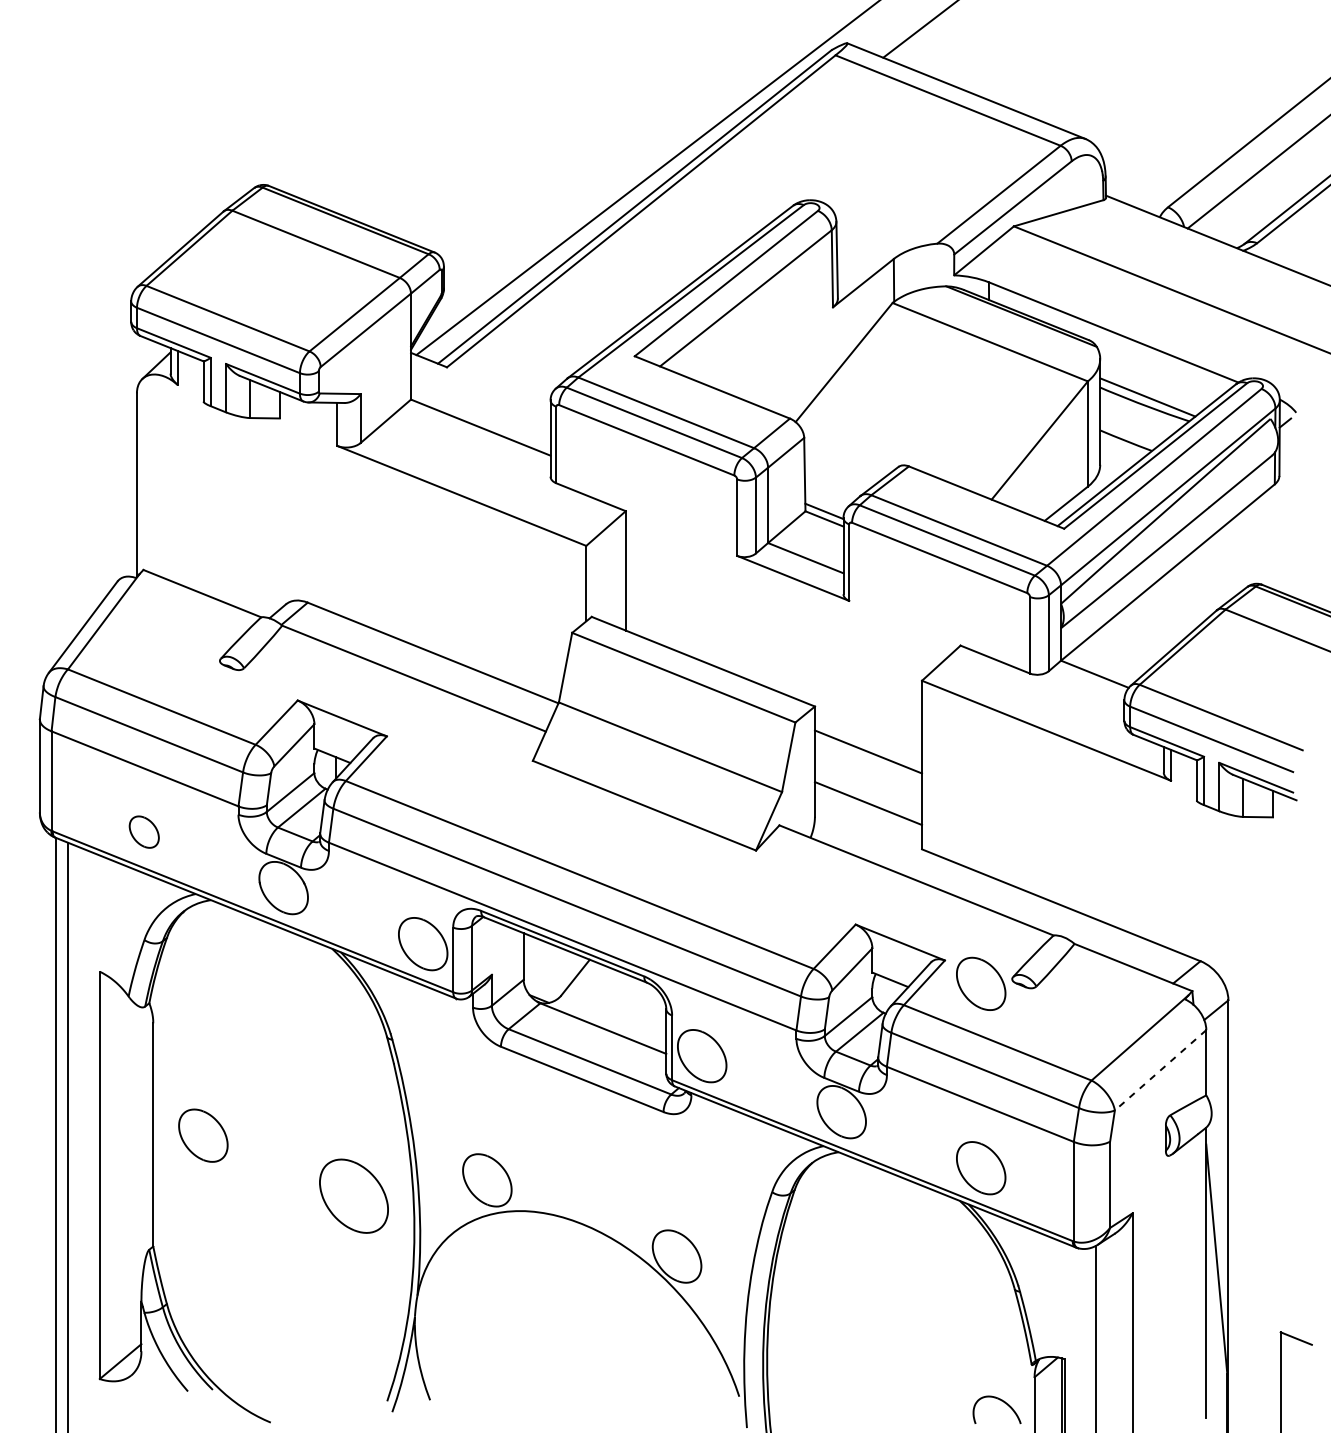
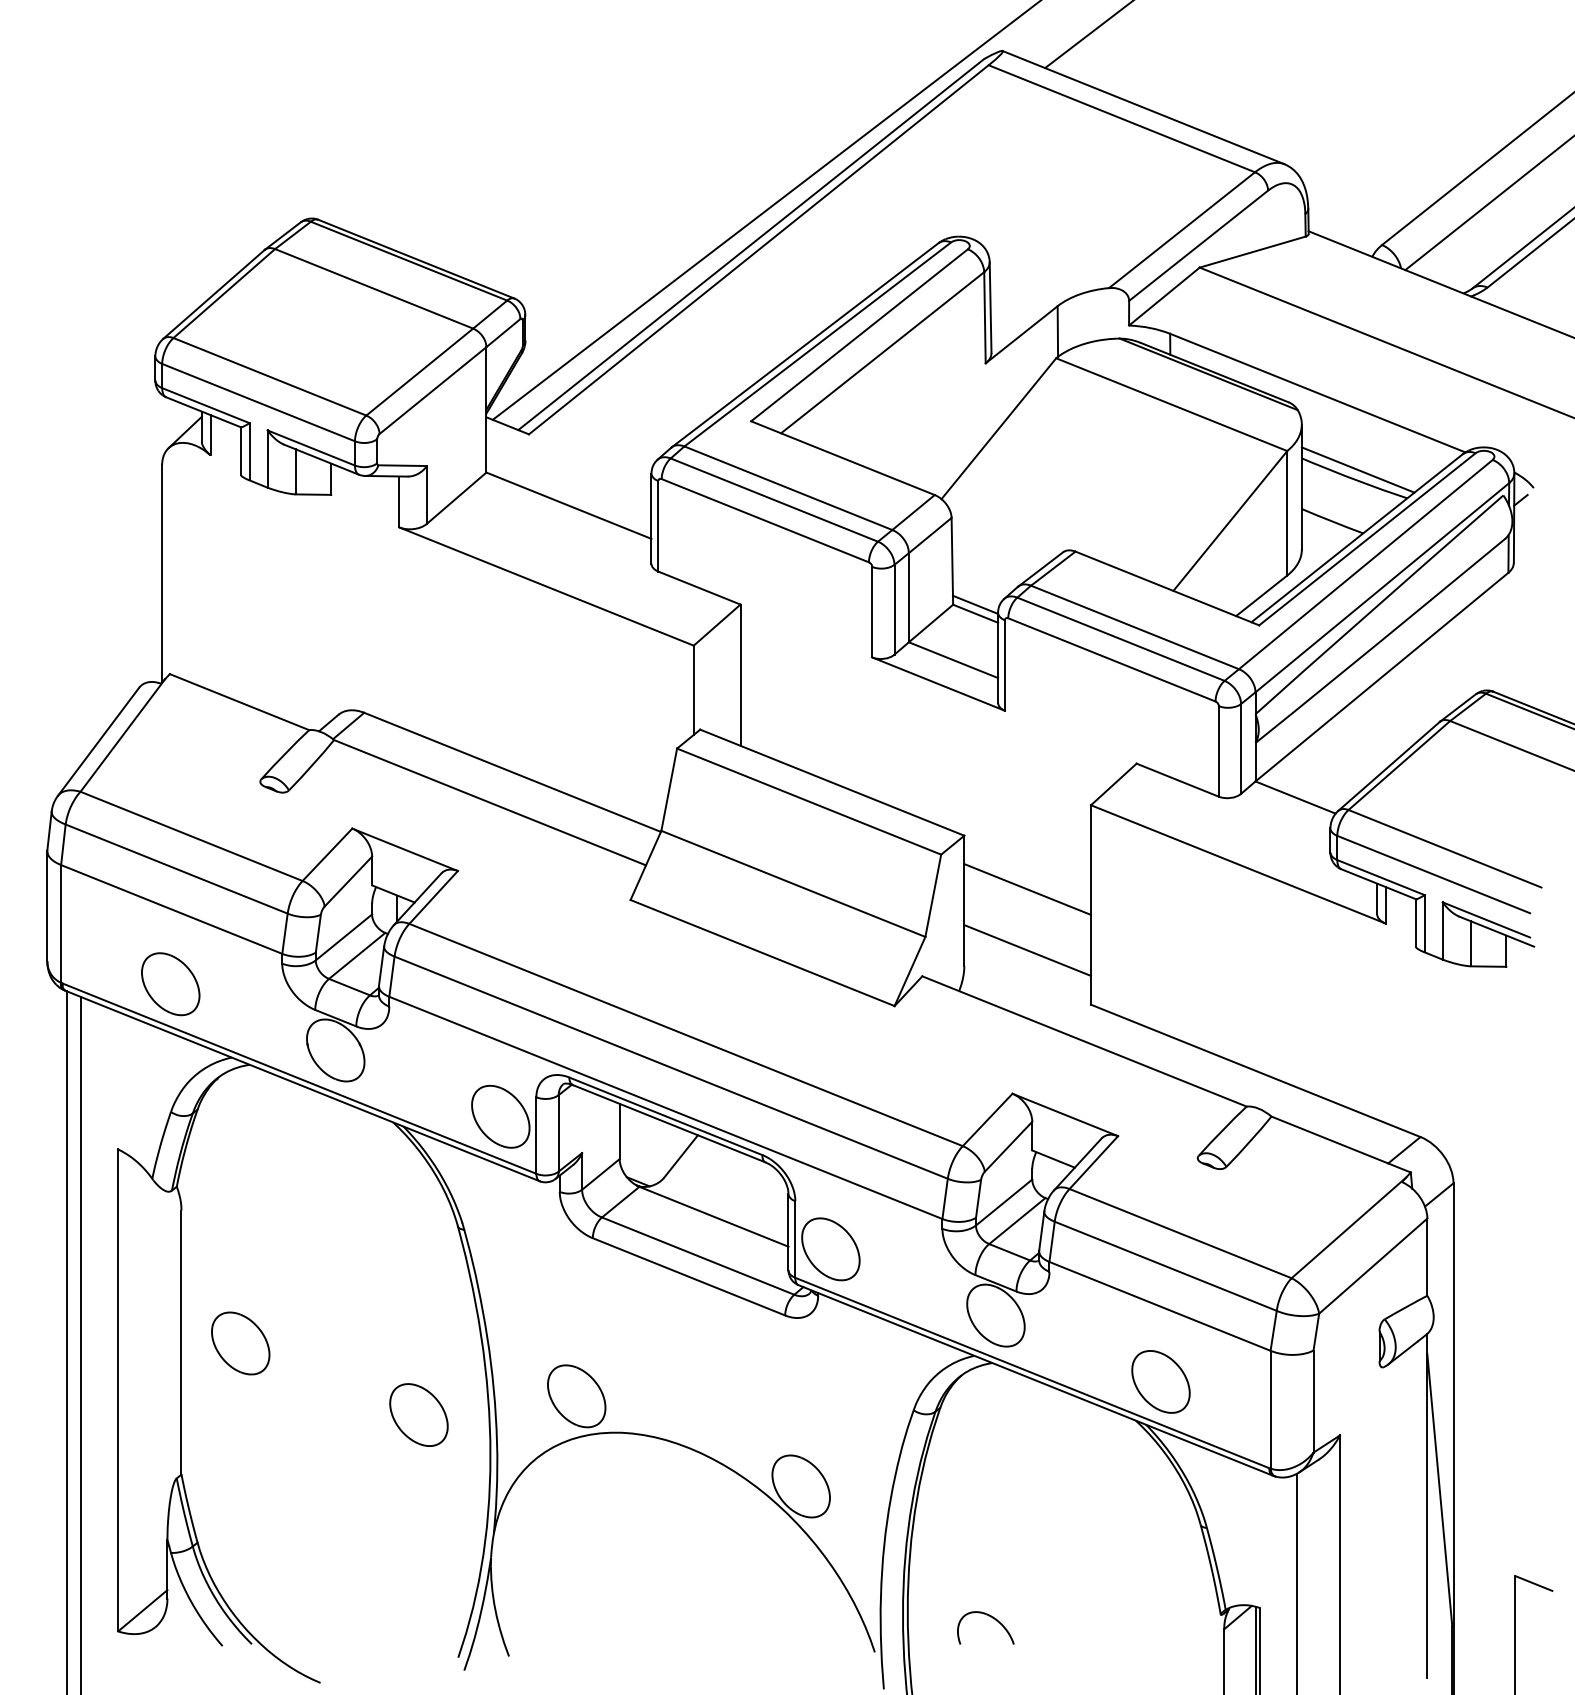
part: (144, 832) -> (170, 984), size x1.67
part: (980, 983) -> (1160, 1163), removed
line: (1159, 1070) -> (1372, 1266), dashed -> solid
part: (353, 1195) -> (418, 1414), size x0.71
part: (1001, 1401) -> (990, 1617), moved

